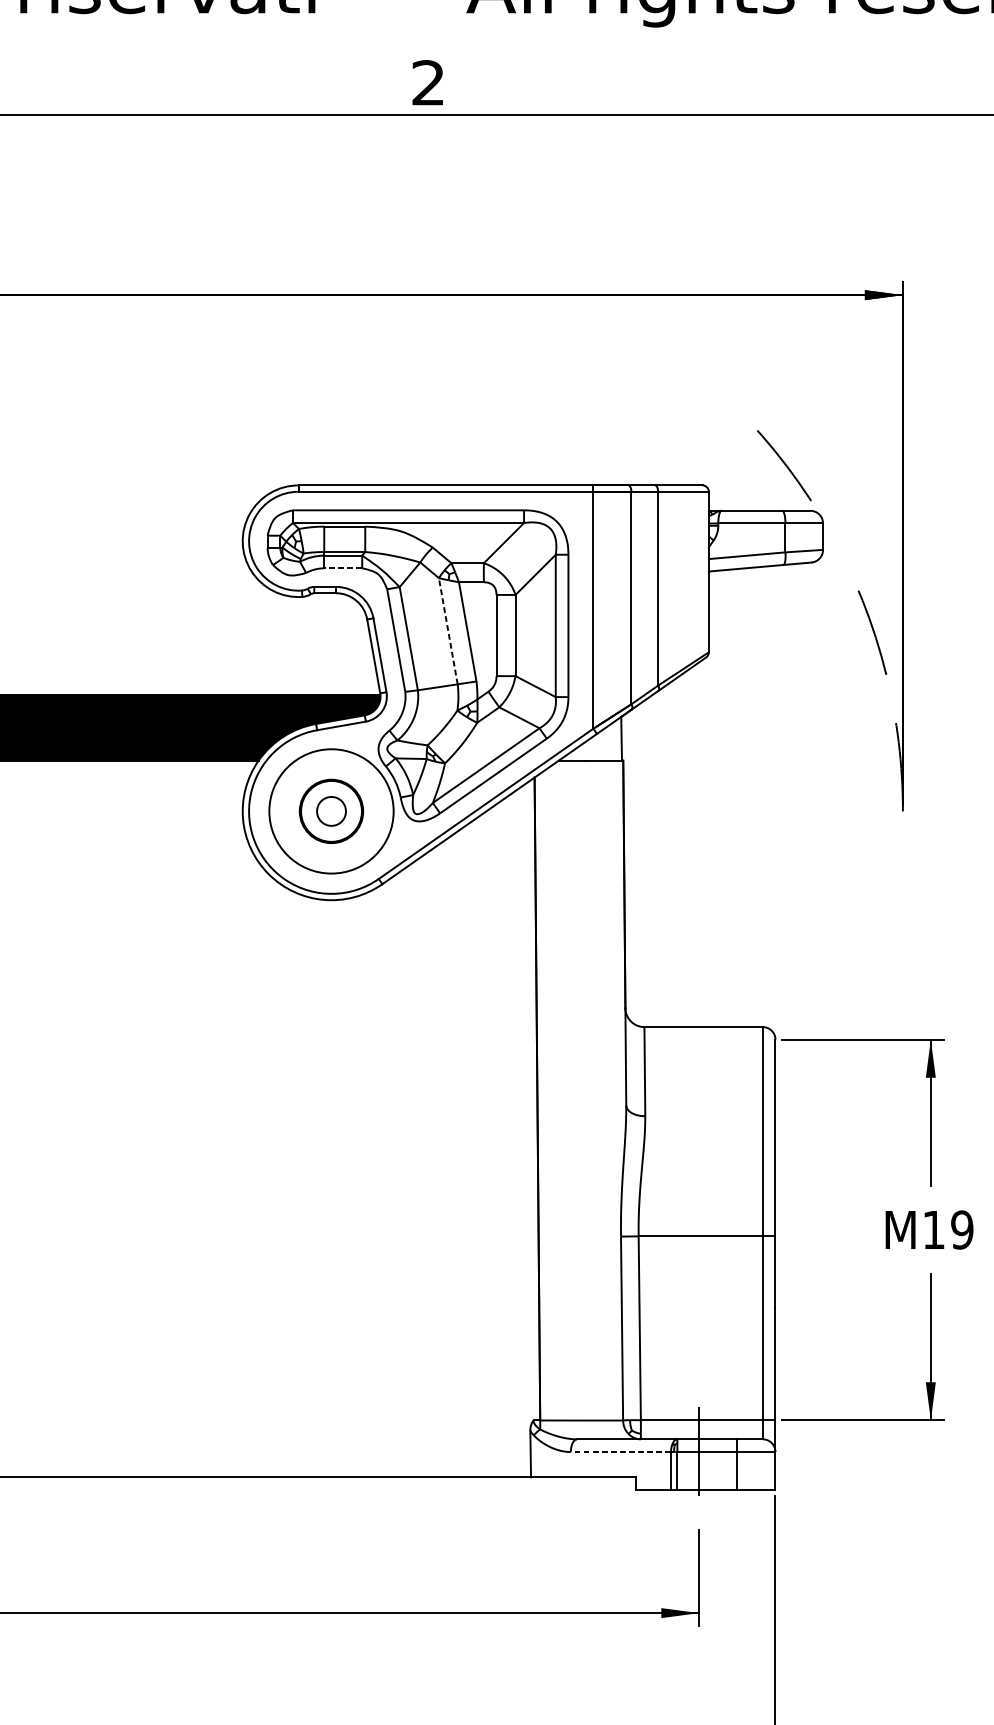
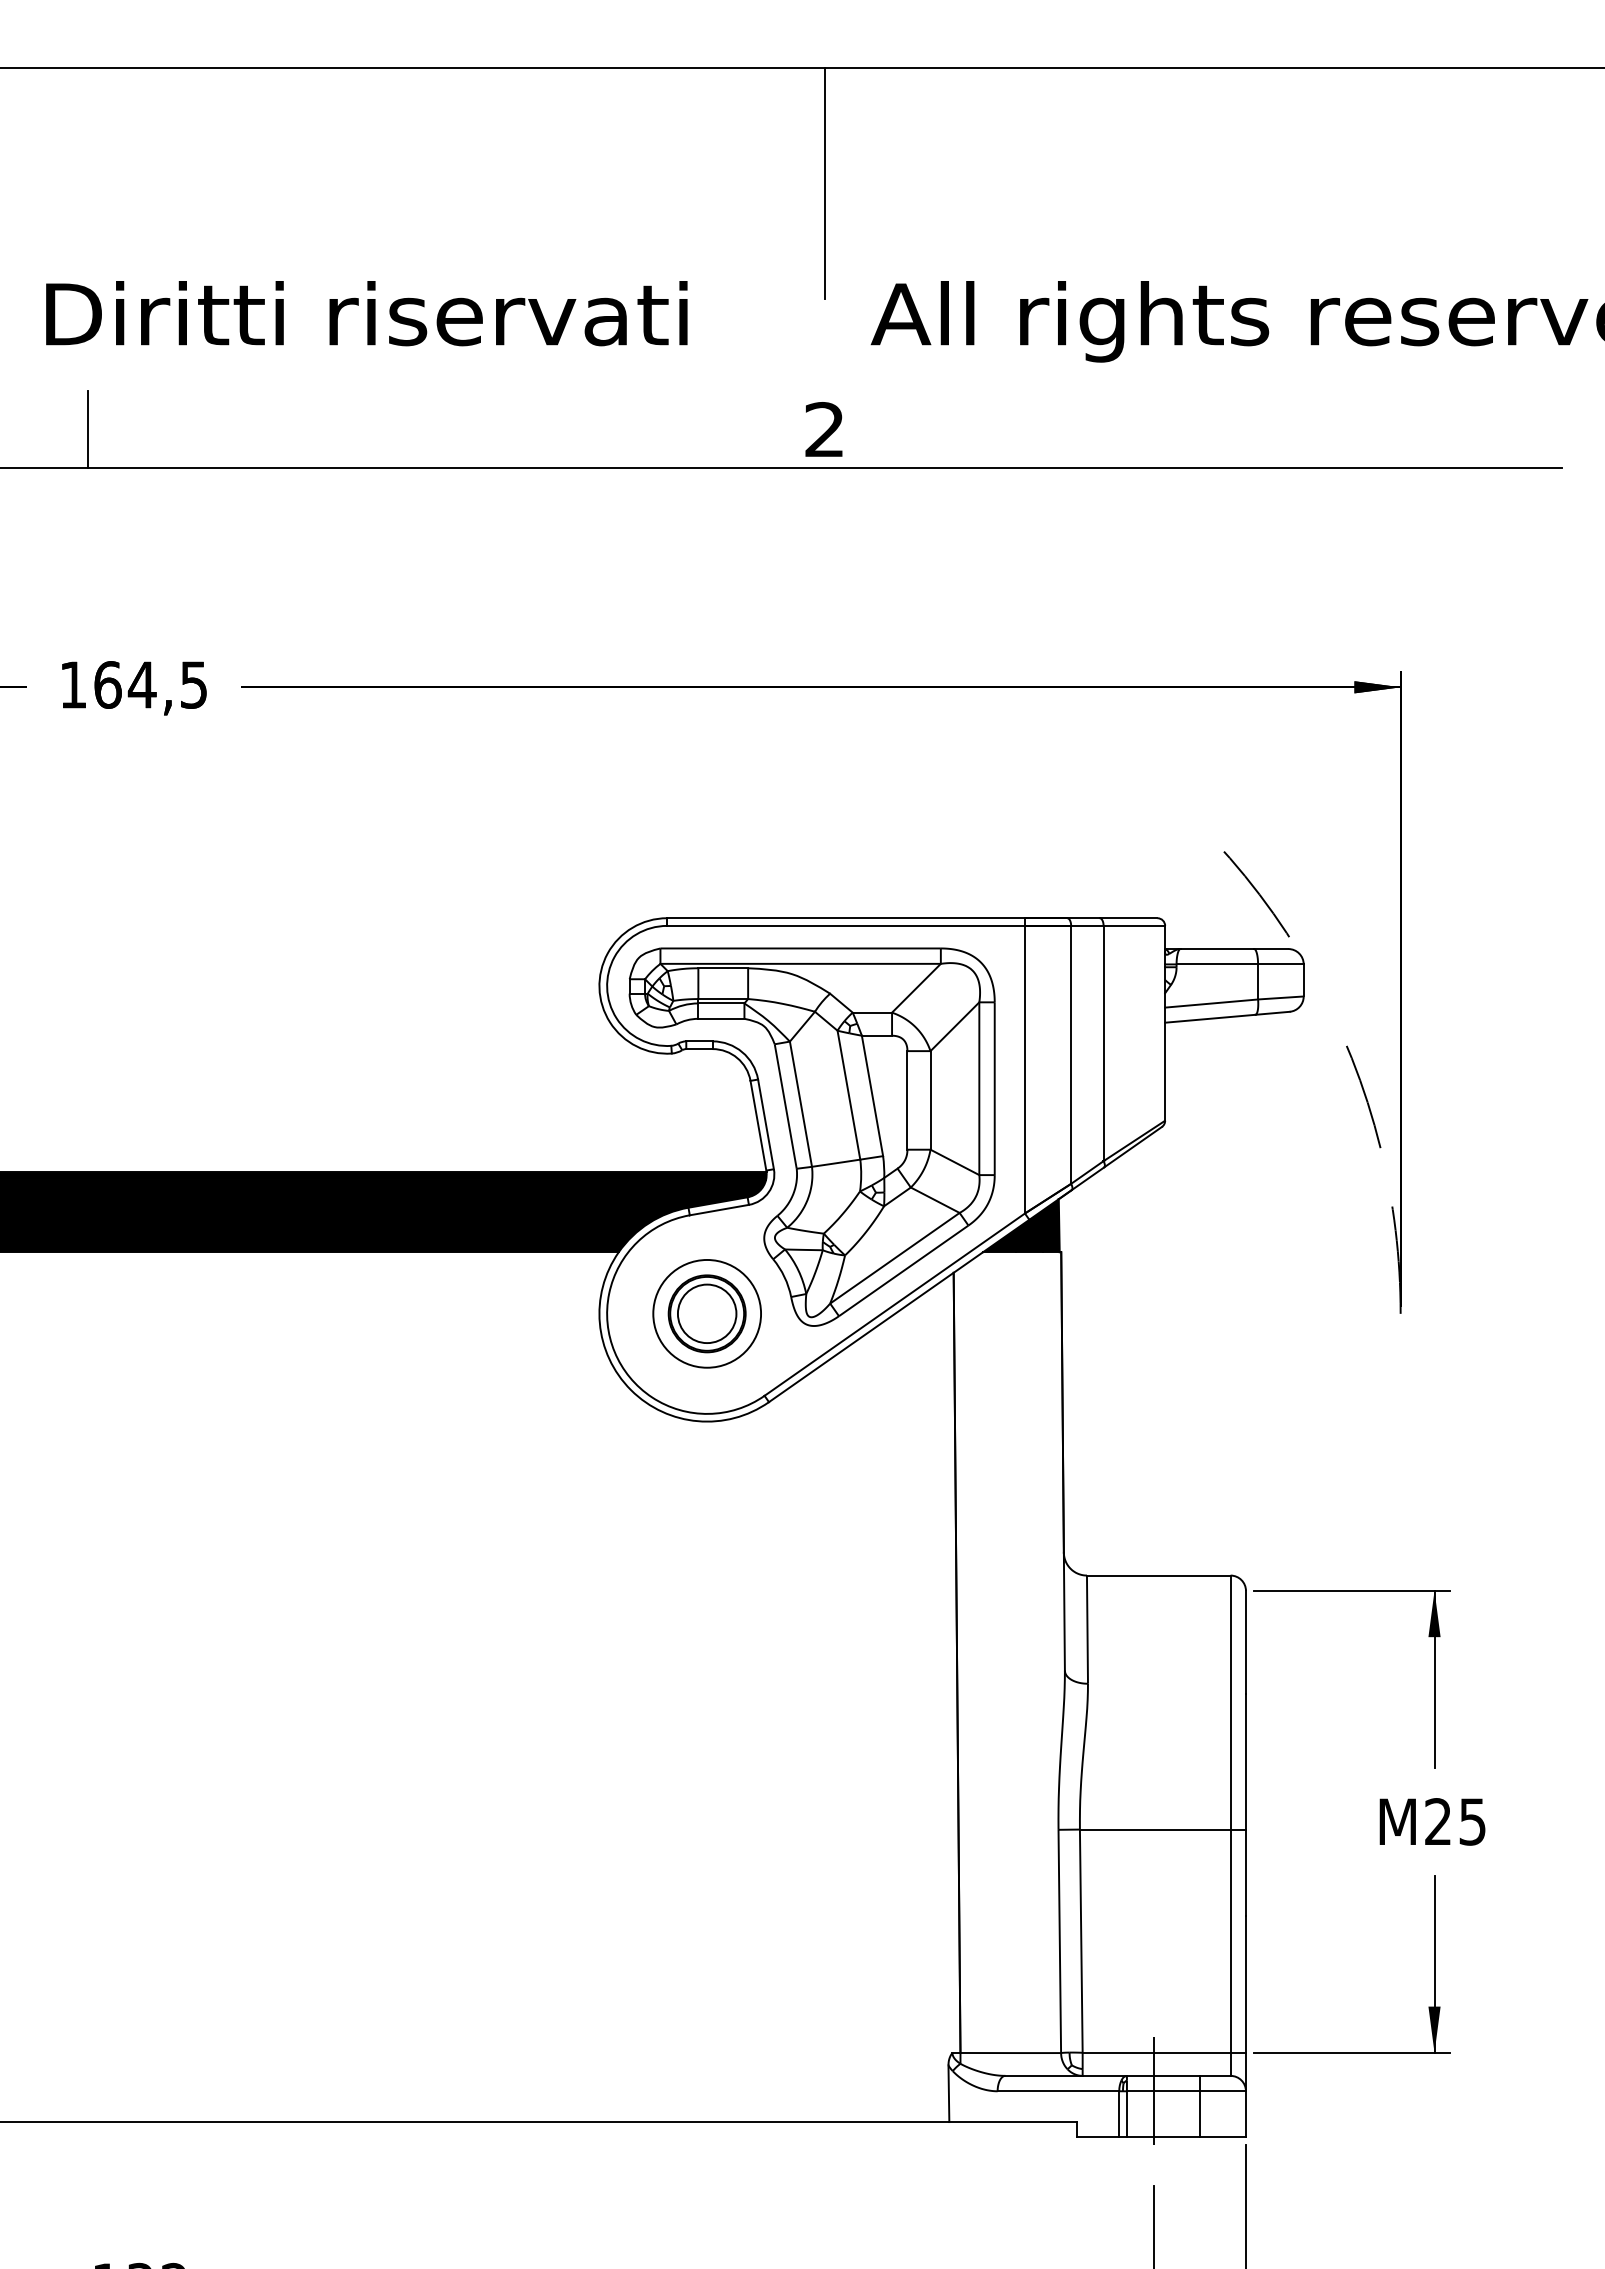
line: (342, 568) -> (720, 1018), dashed -> solid
line: (447, 630) -> (848, 1094), dashed -> solid
fill: (590, 738) -> (1021, 1225), added
circle: (330, 811) -> (706, 1313), size x1.67
circle: (331, 811) -> (707, 1313), size x0.71
text: (948, 1229) -> (1455, 1821), M19 -> M25
line: (620, 1452) -> (1058, 2091), dashed -> solid

